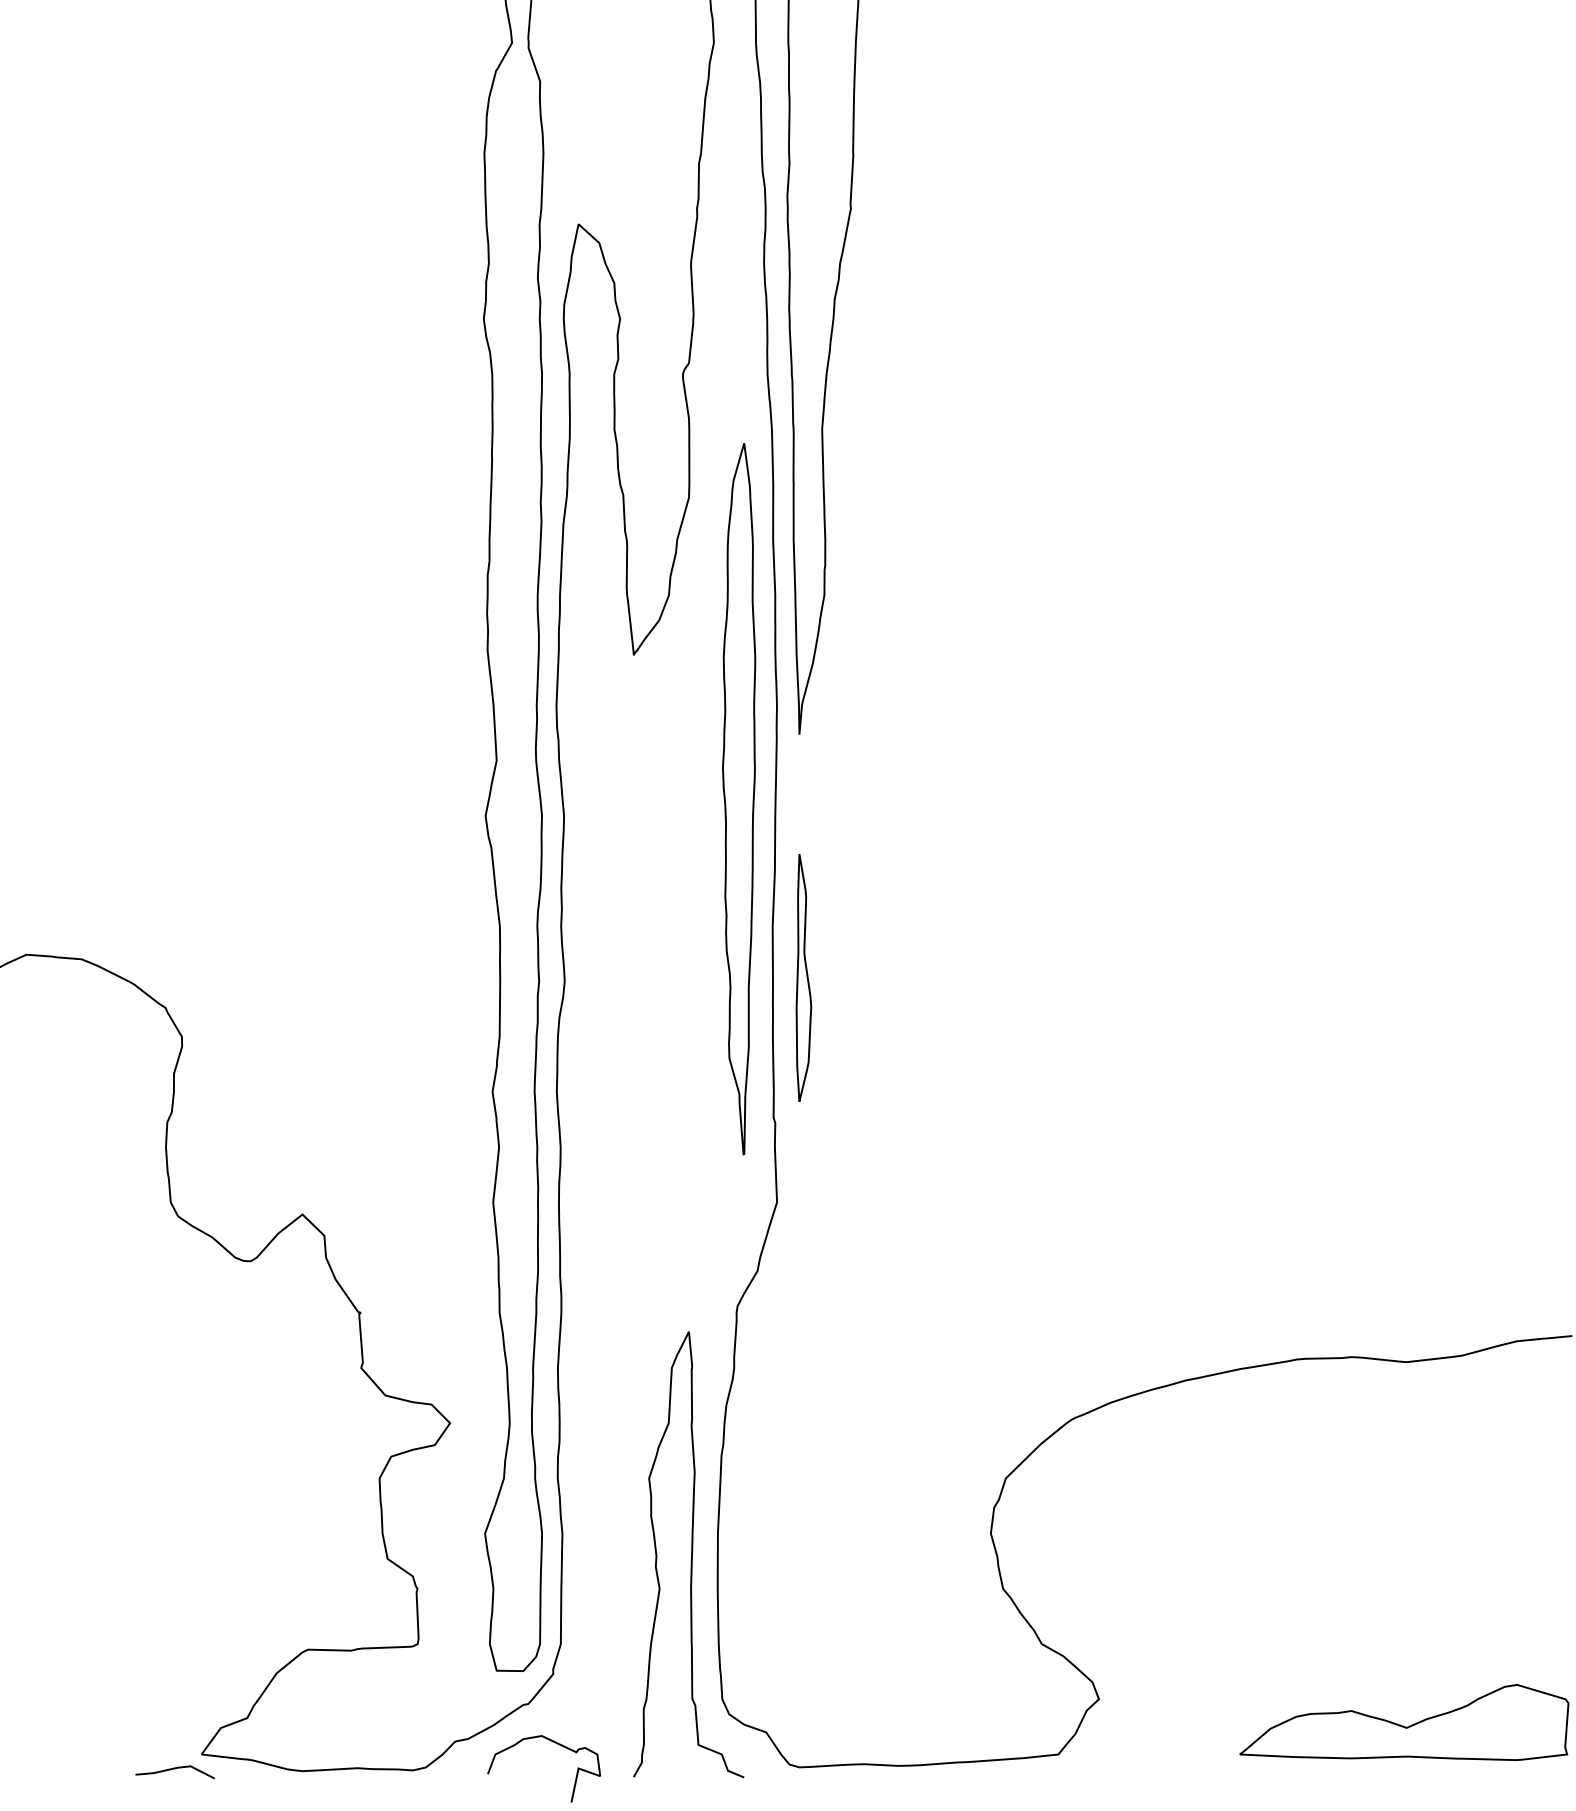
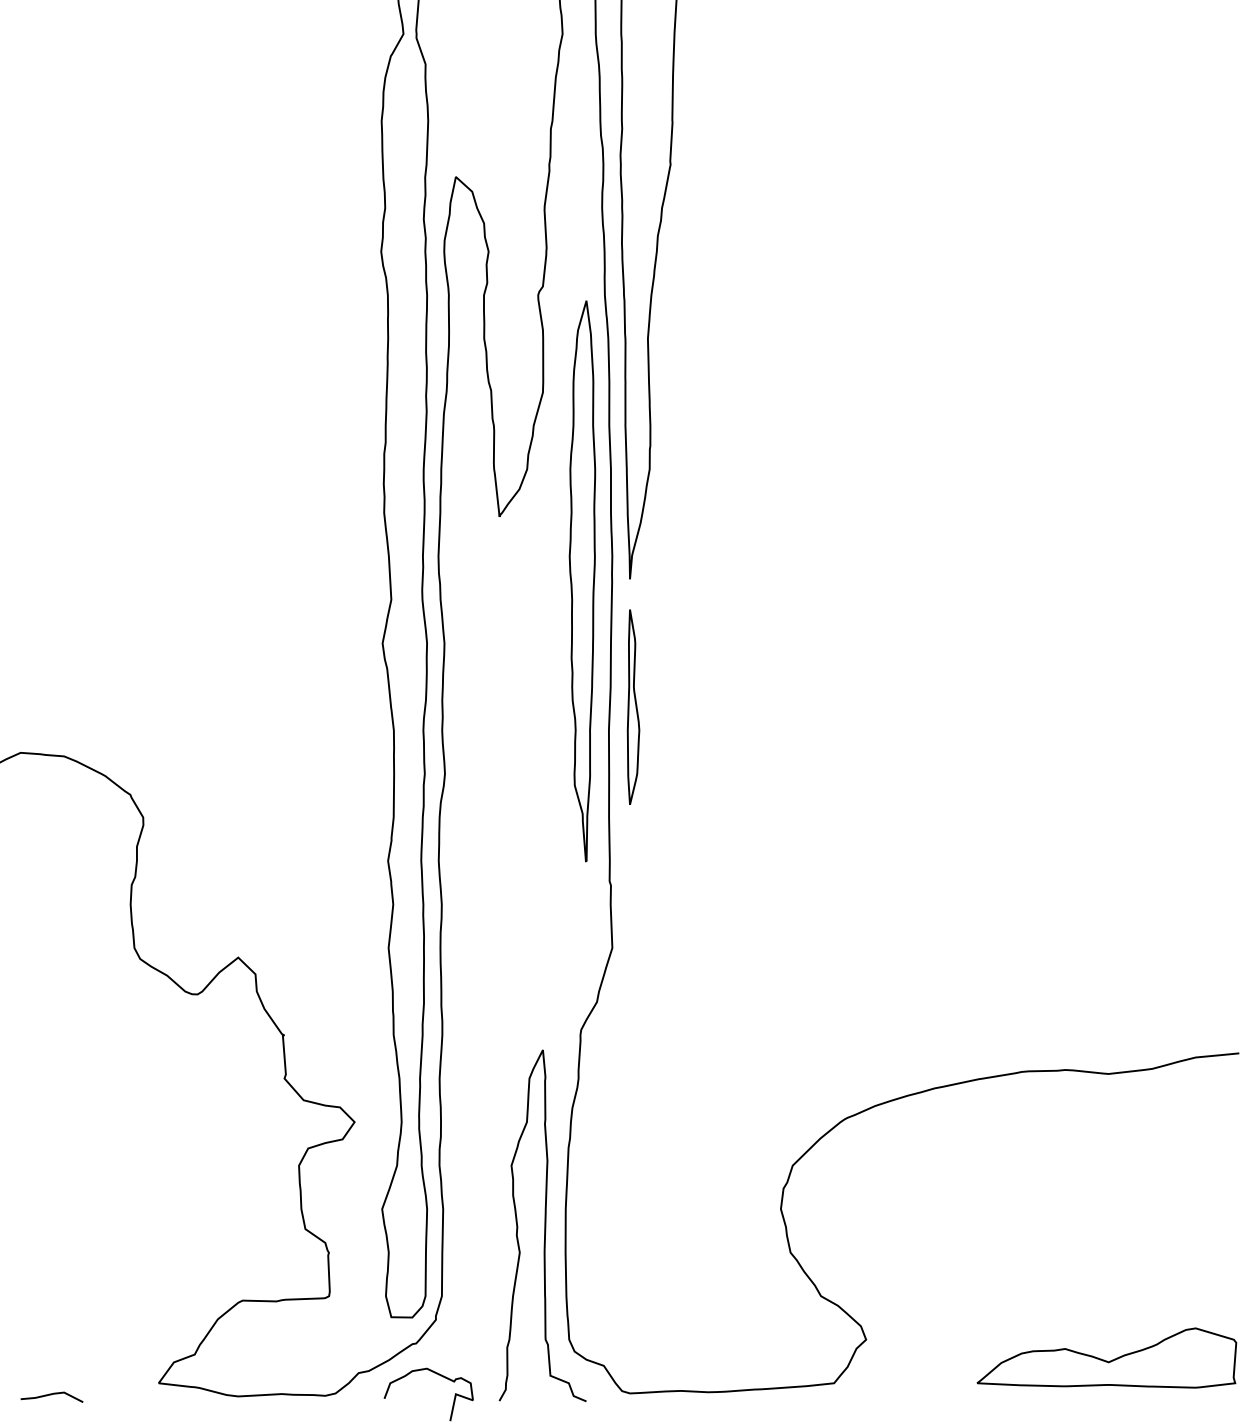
part: (739, 799) -> (582, 581), moved
part: (803, 977) -> (633, 706), moved
line: (174, 1769) -> (51, 1395), moved

